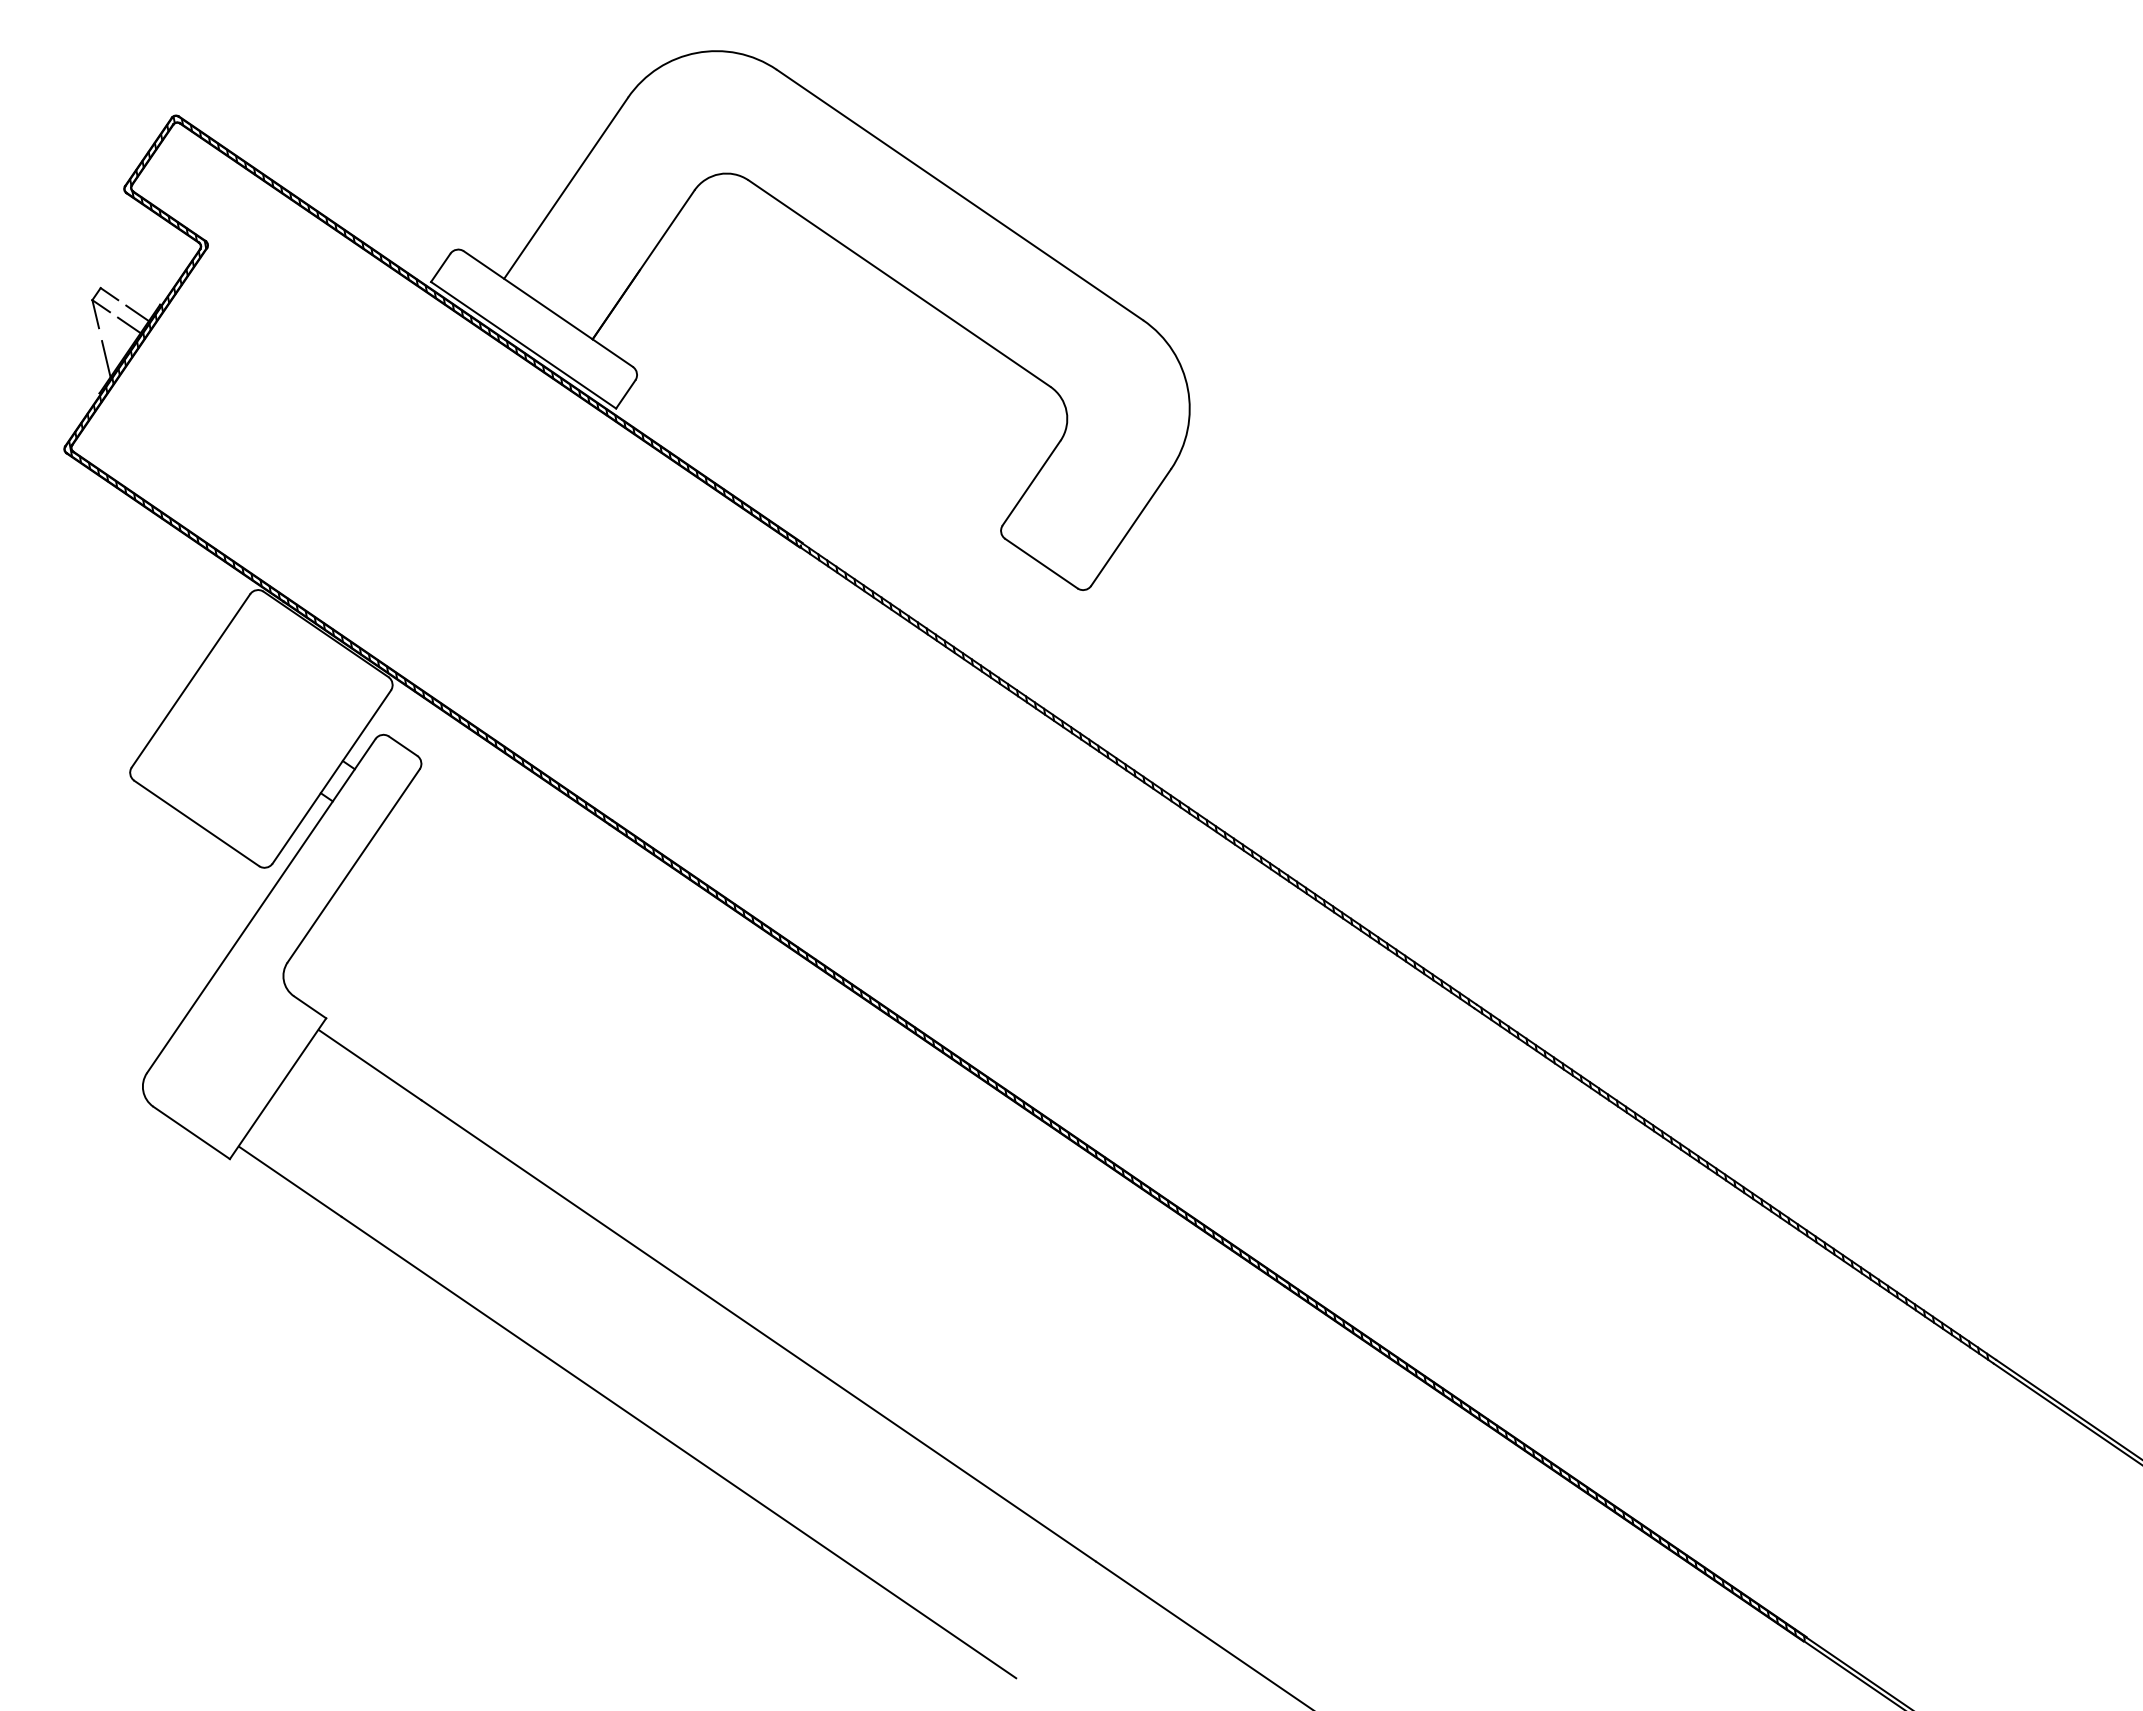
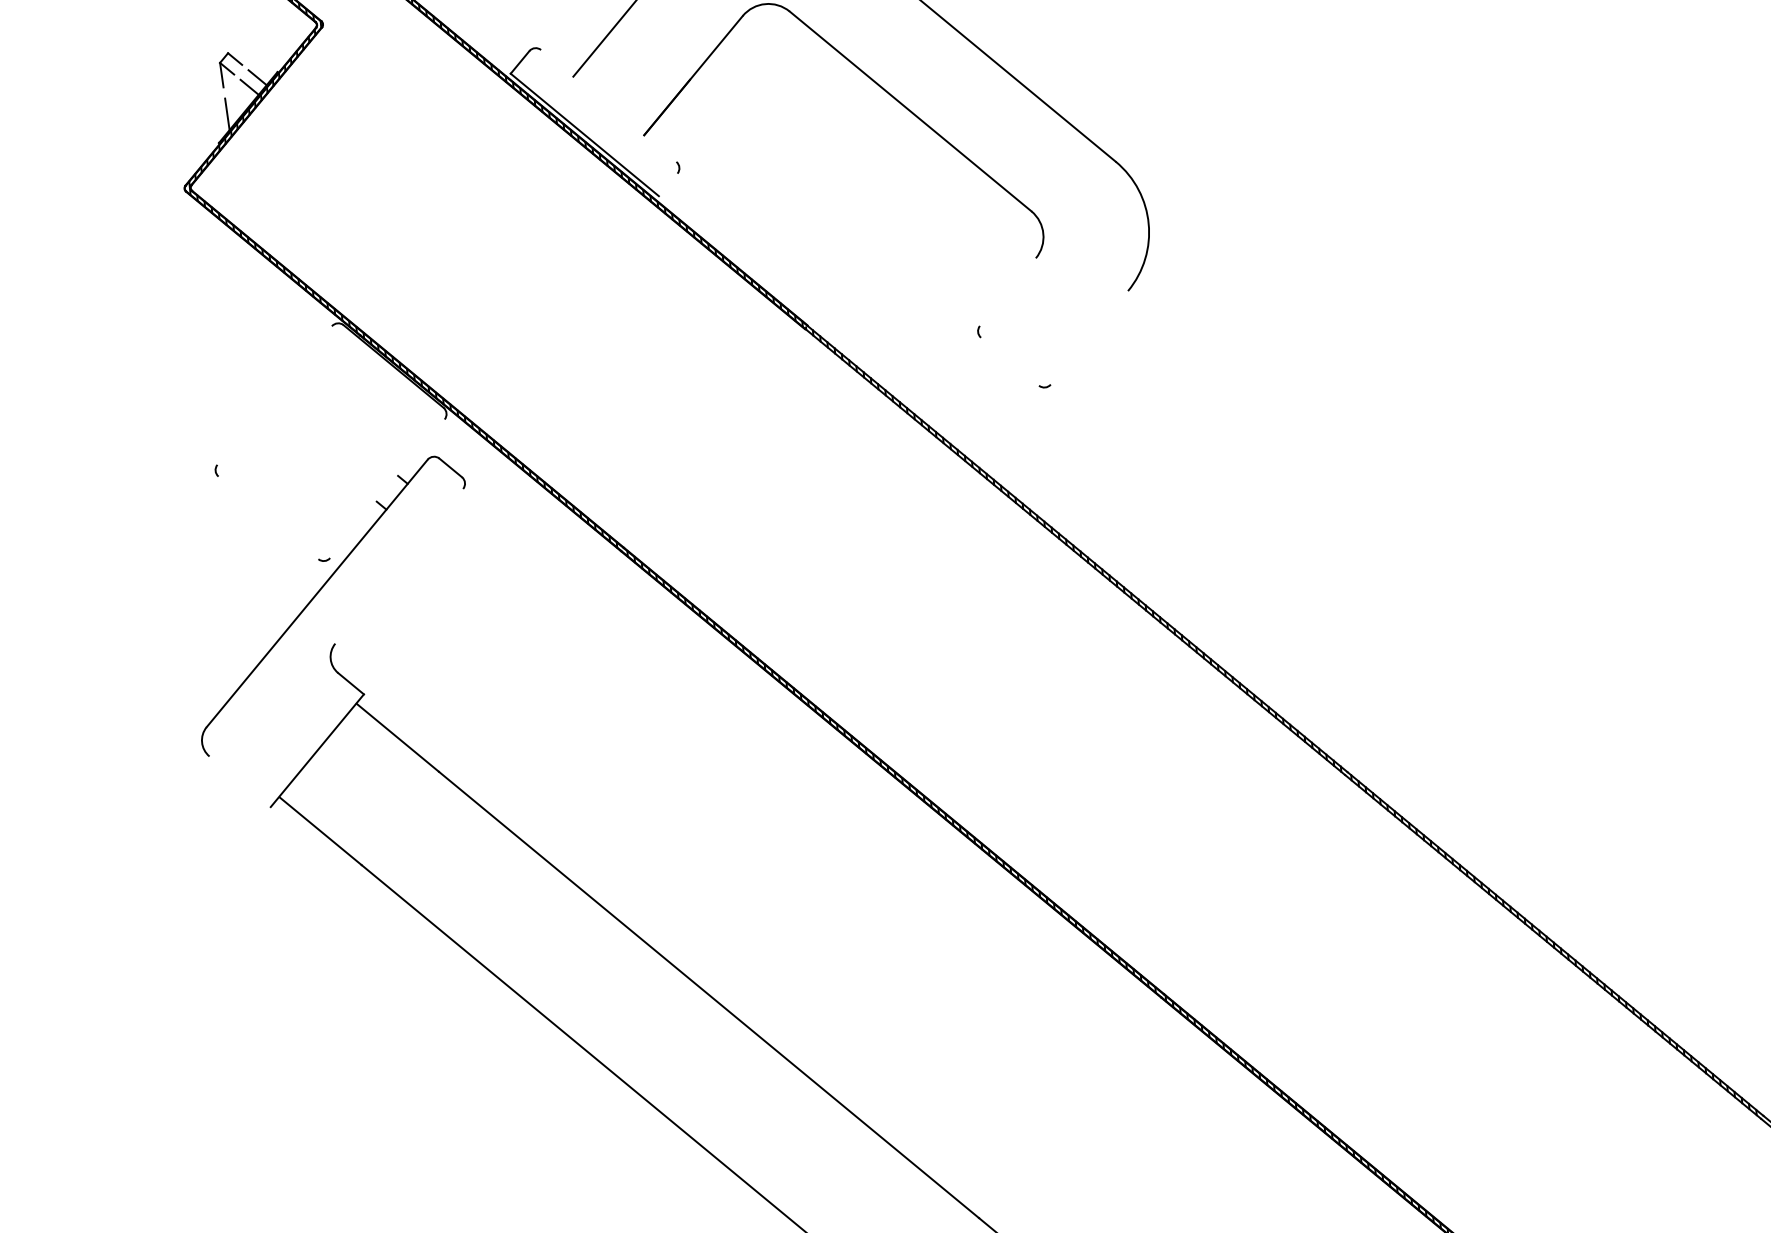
line: (547, 308) -> (608, 105), removed
line: (625, 394) -> (667, 184), removed
line: (1031, 482) -> (1007, 291), removed
line: (1131, 527) -> (1089, 337), removed
line: (1041, 563) -> (1010, 361), removed
line: (190, 680) -> (274, 395), removed
line: (331, 776) -> (387, 488), removed
line: (196, 823) -> (268, 517), removed
line: (353, 865) -> (399, 565), removed
line: (191, 1132) -> (240, 781), removed

